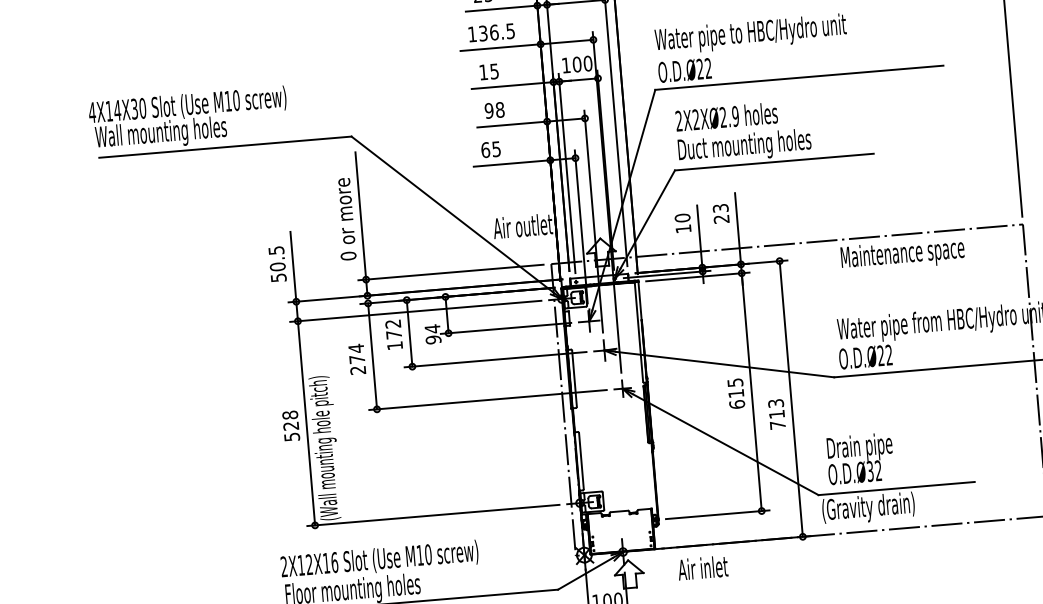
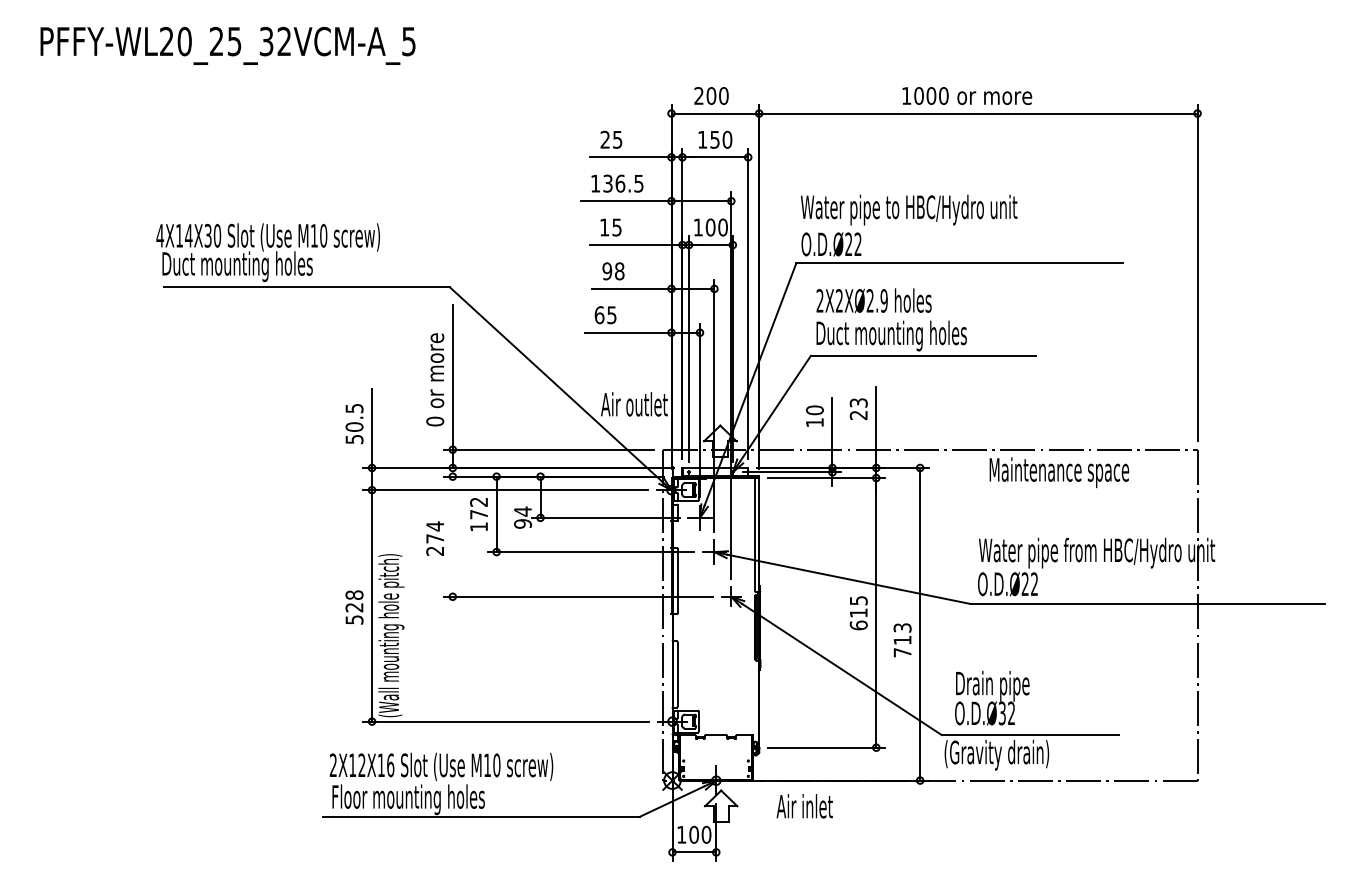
text: (161, 134) -> (236, 266), Wall mounting holes -> Duct mounting holes
line: (372, 356) -> (452, 536), removed

